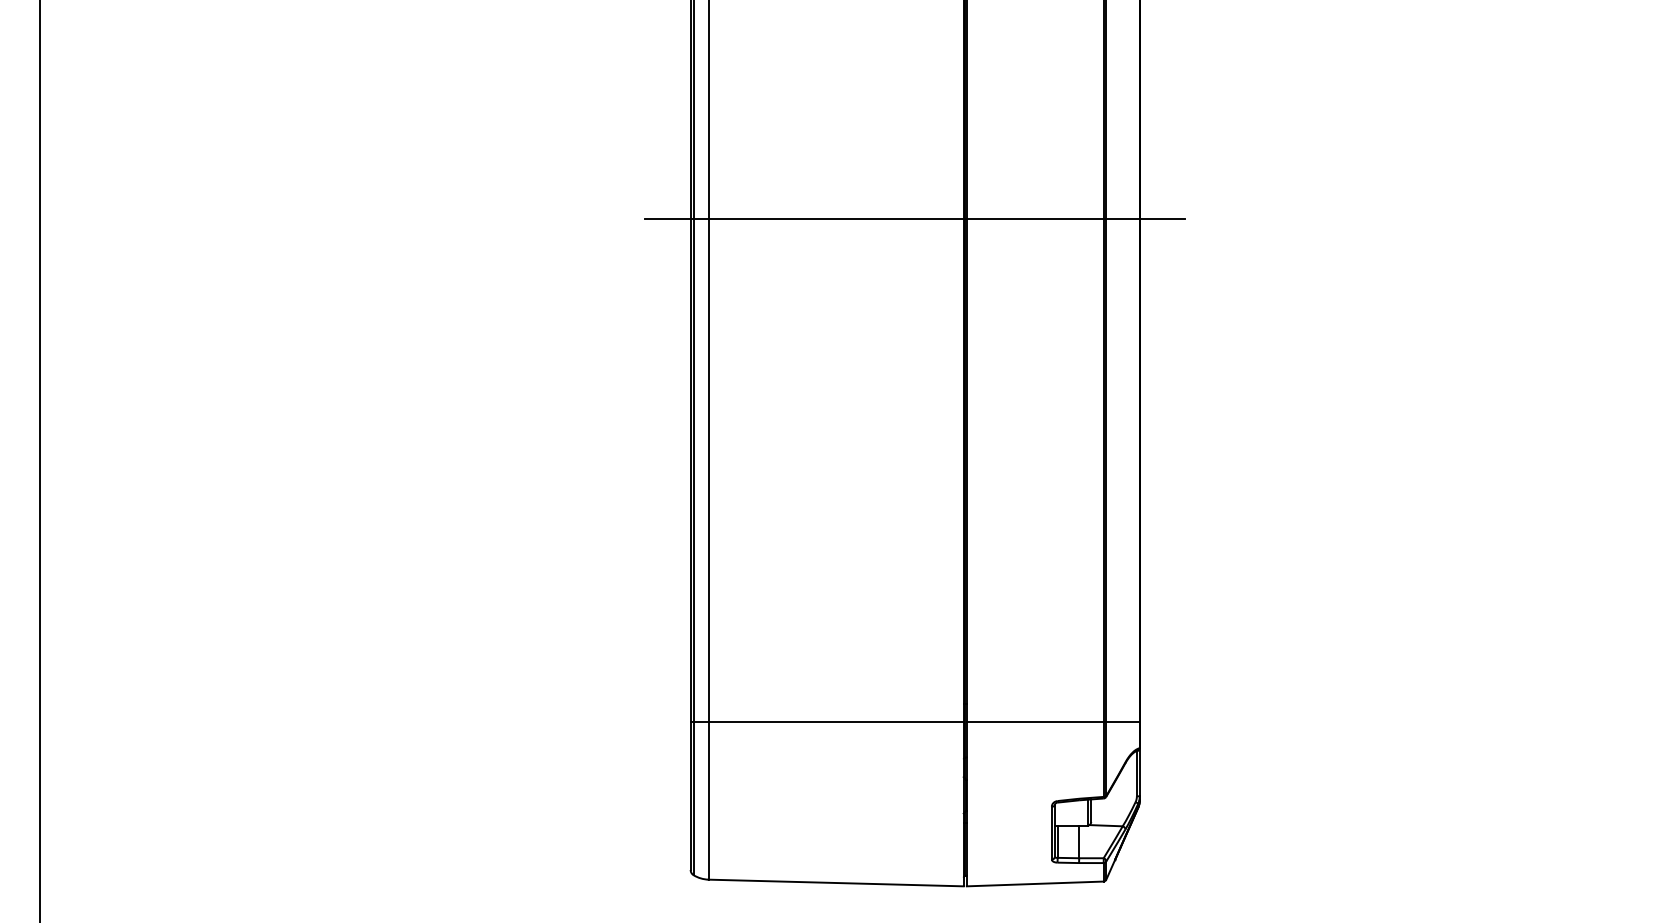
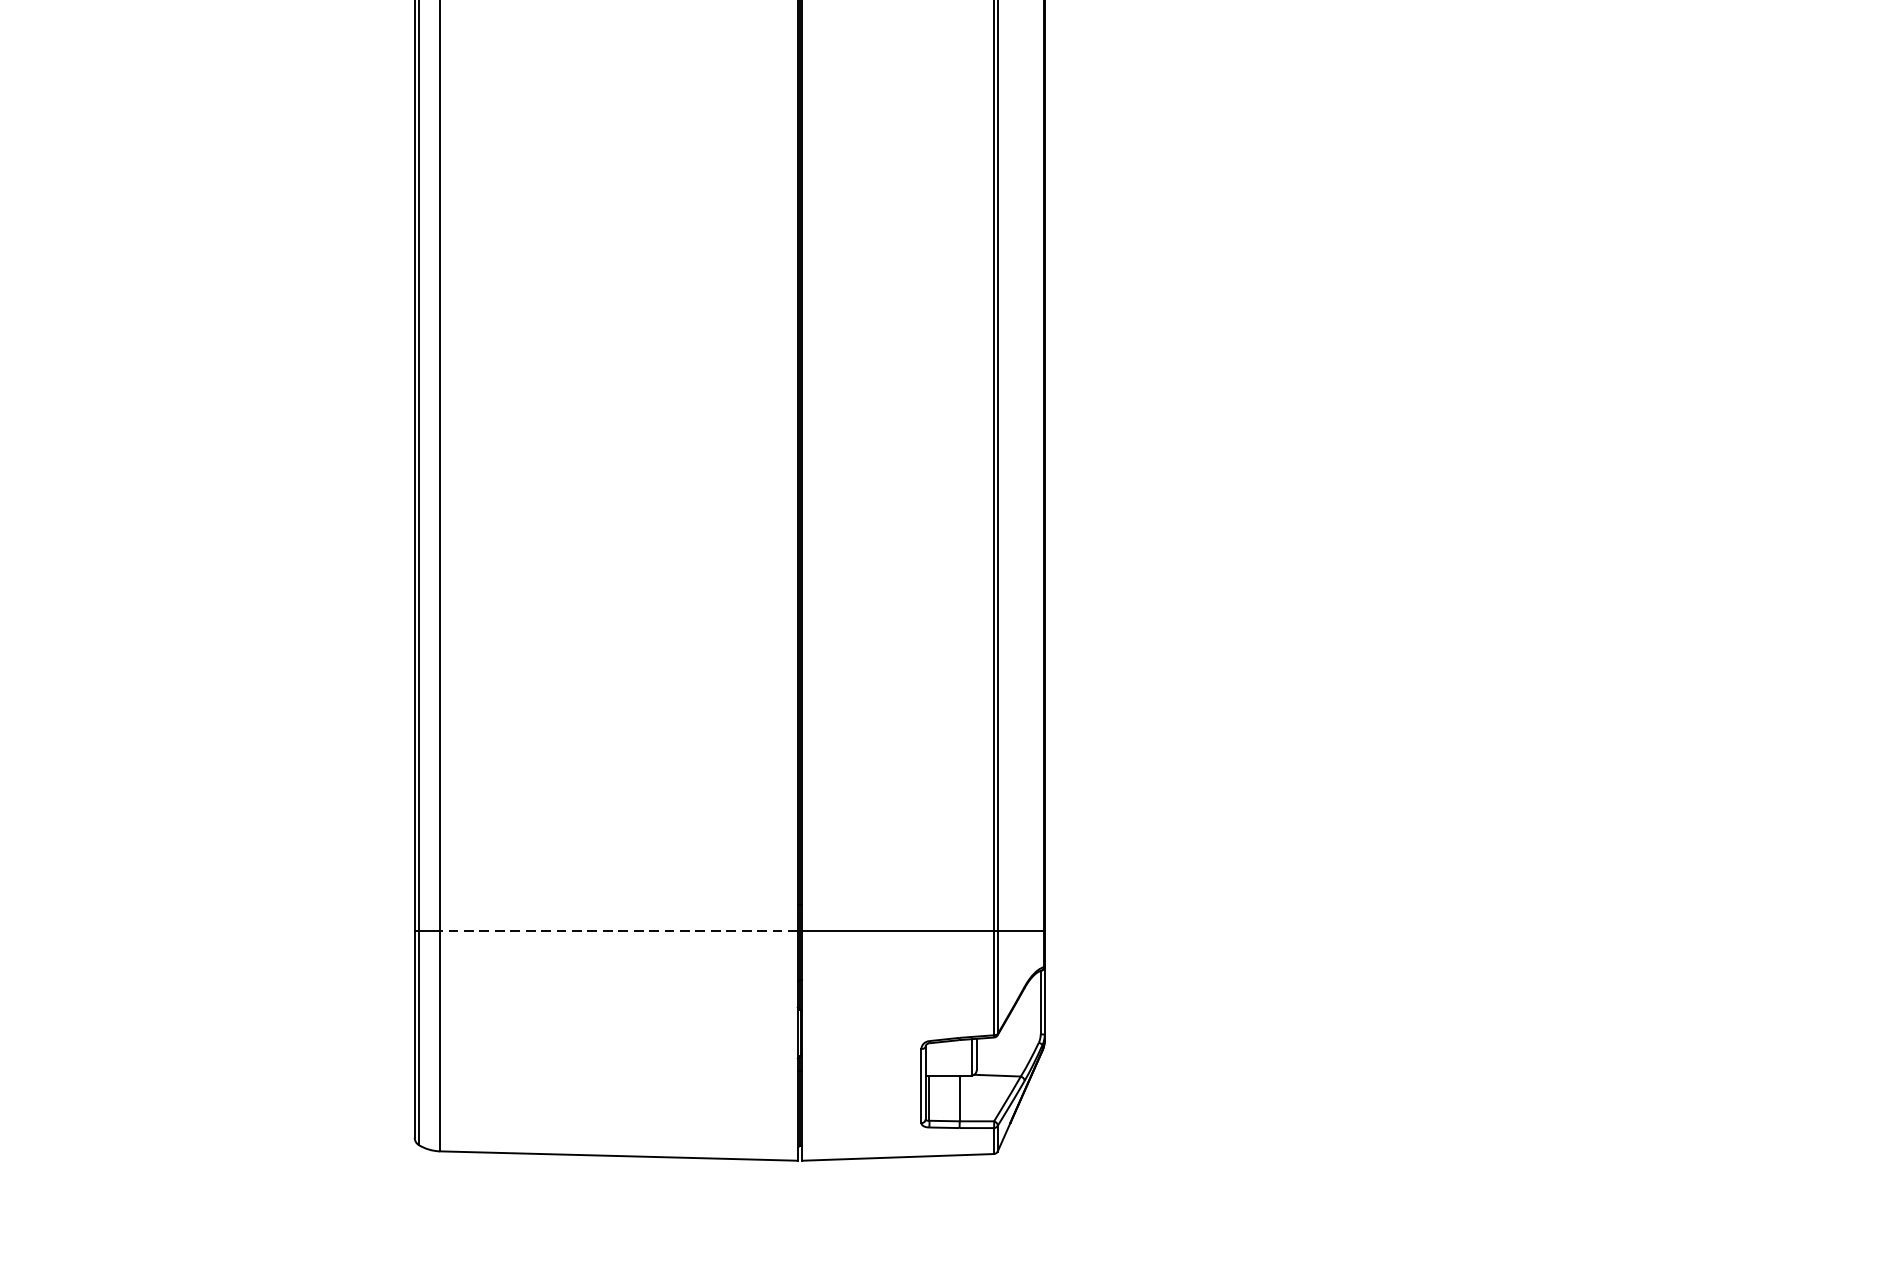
line: (915, 218) -> (730, 223), removed
line: (836, 722) -> (619, 930), solid -> dashed

